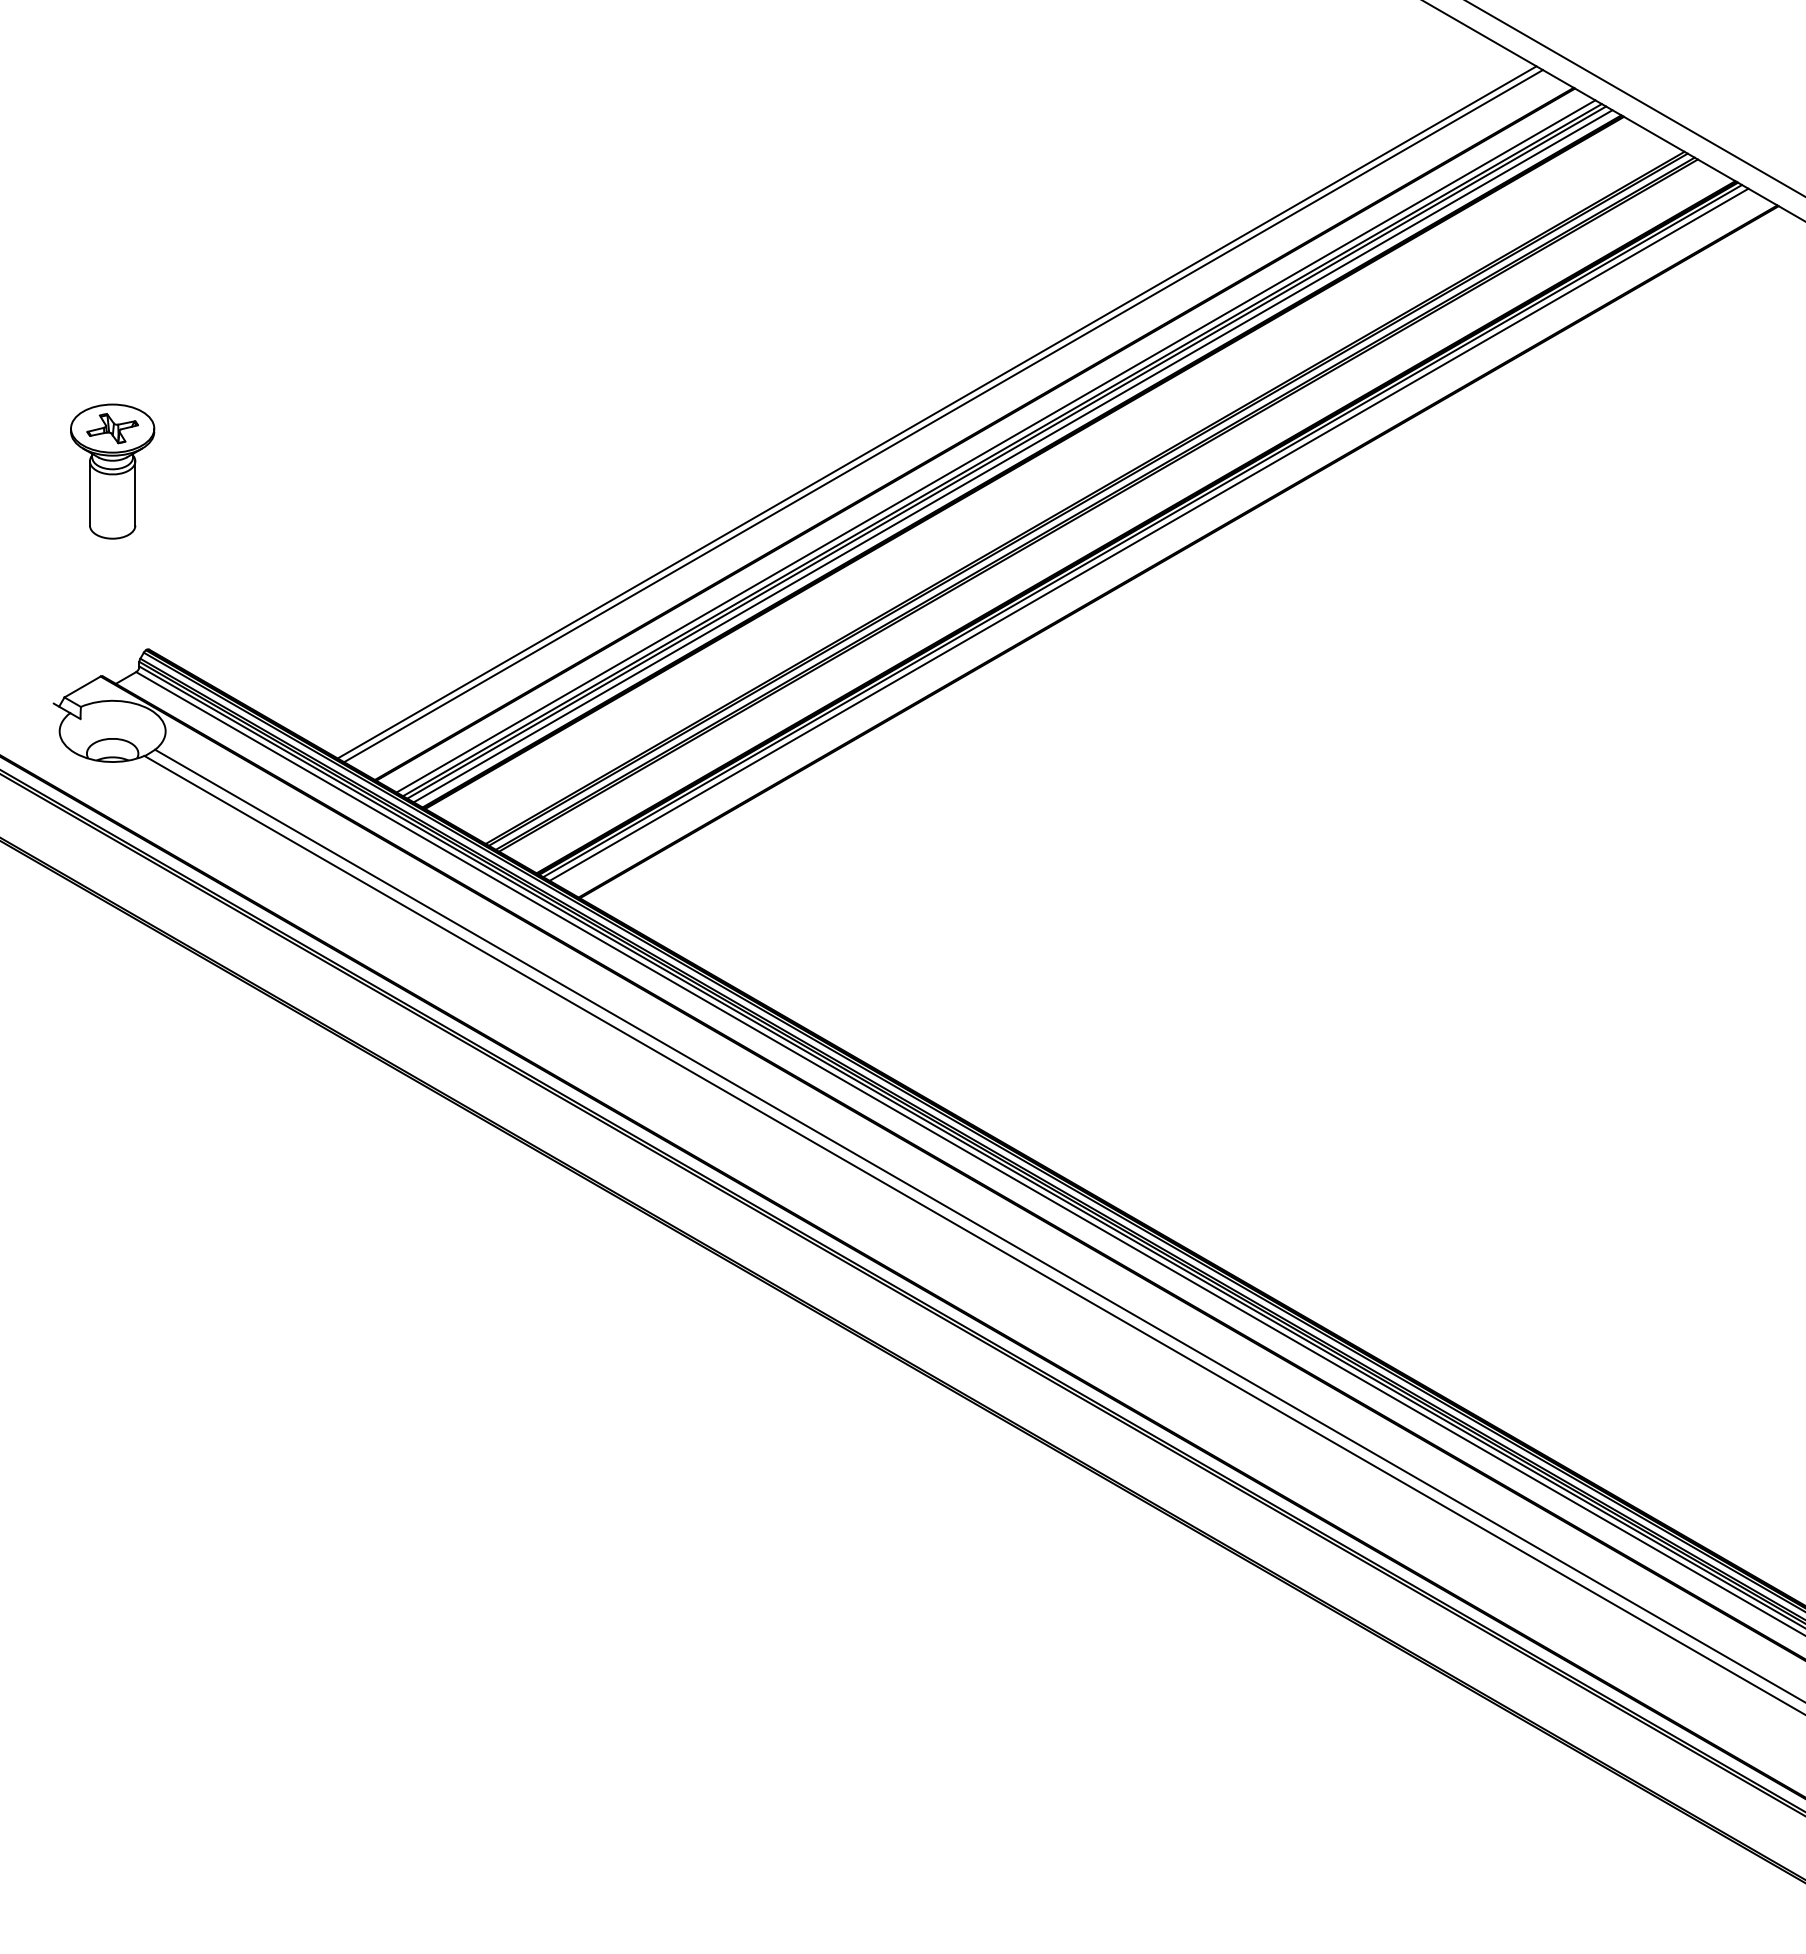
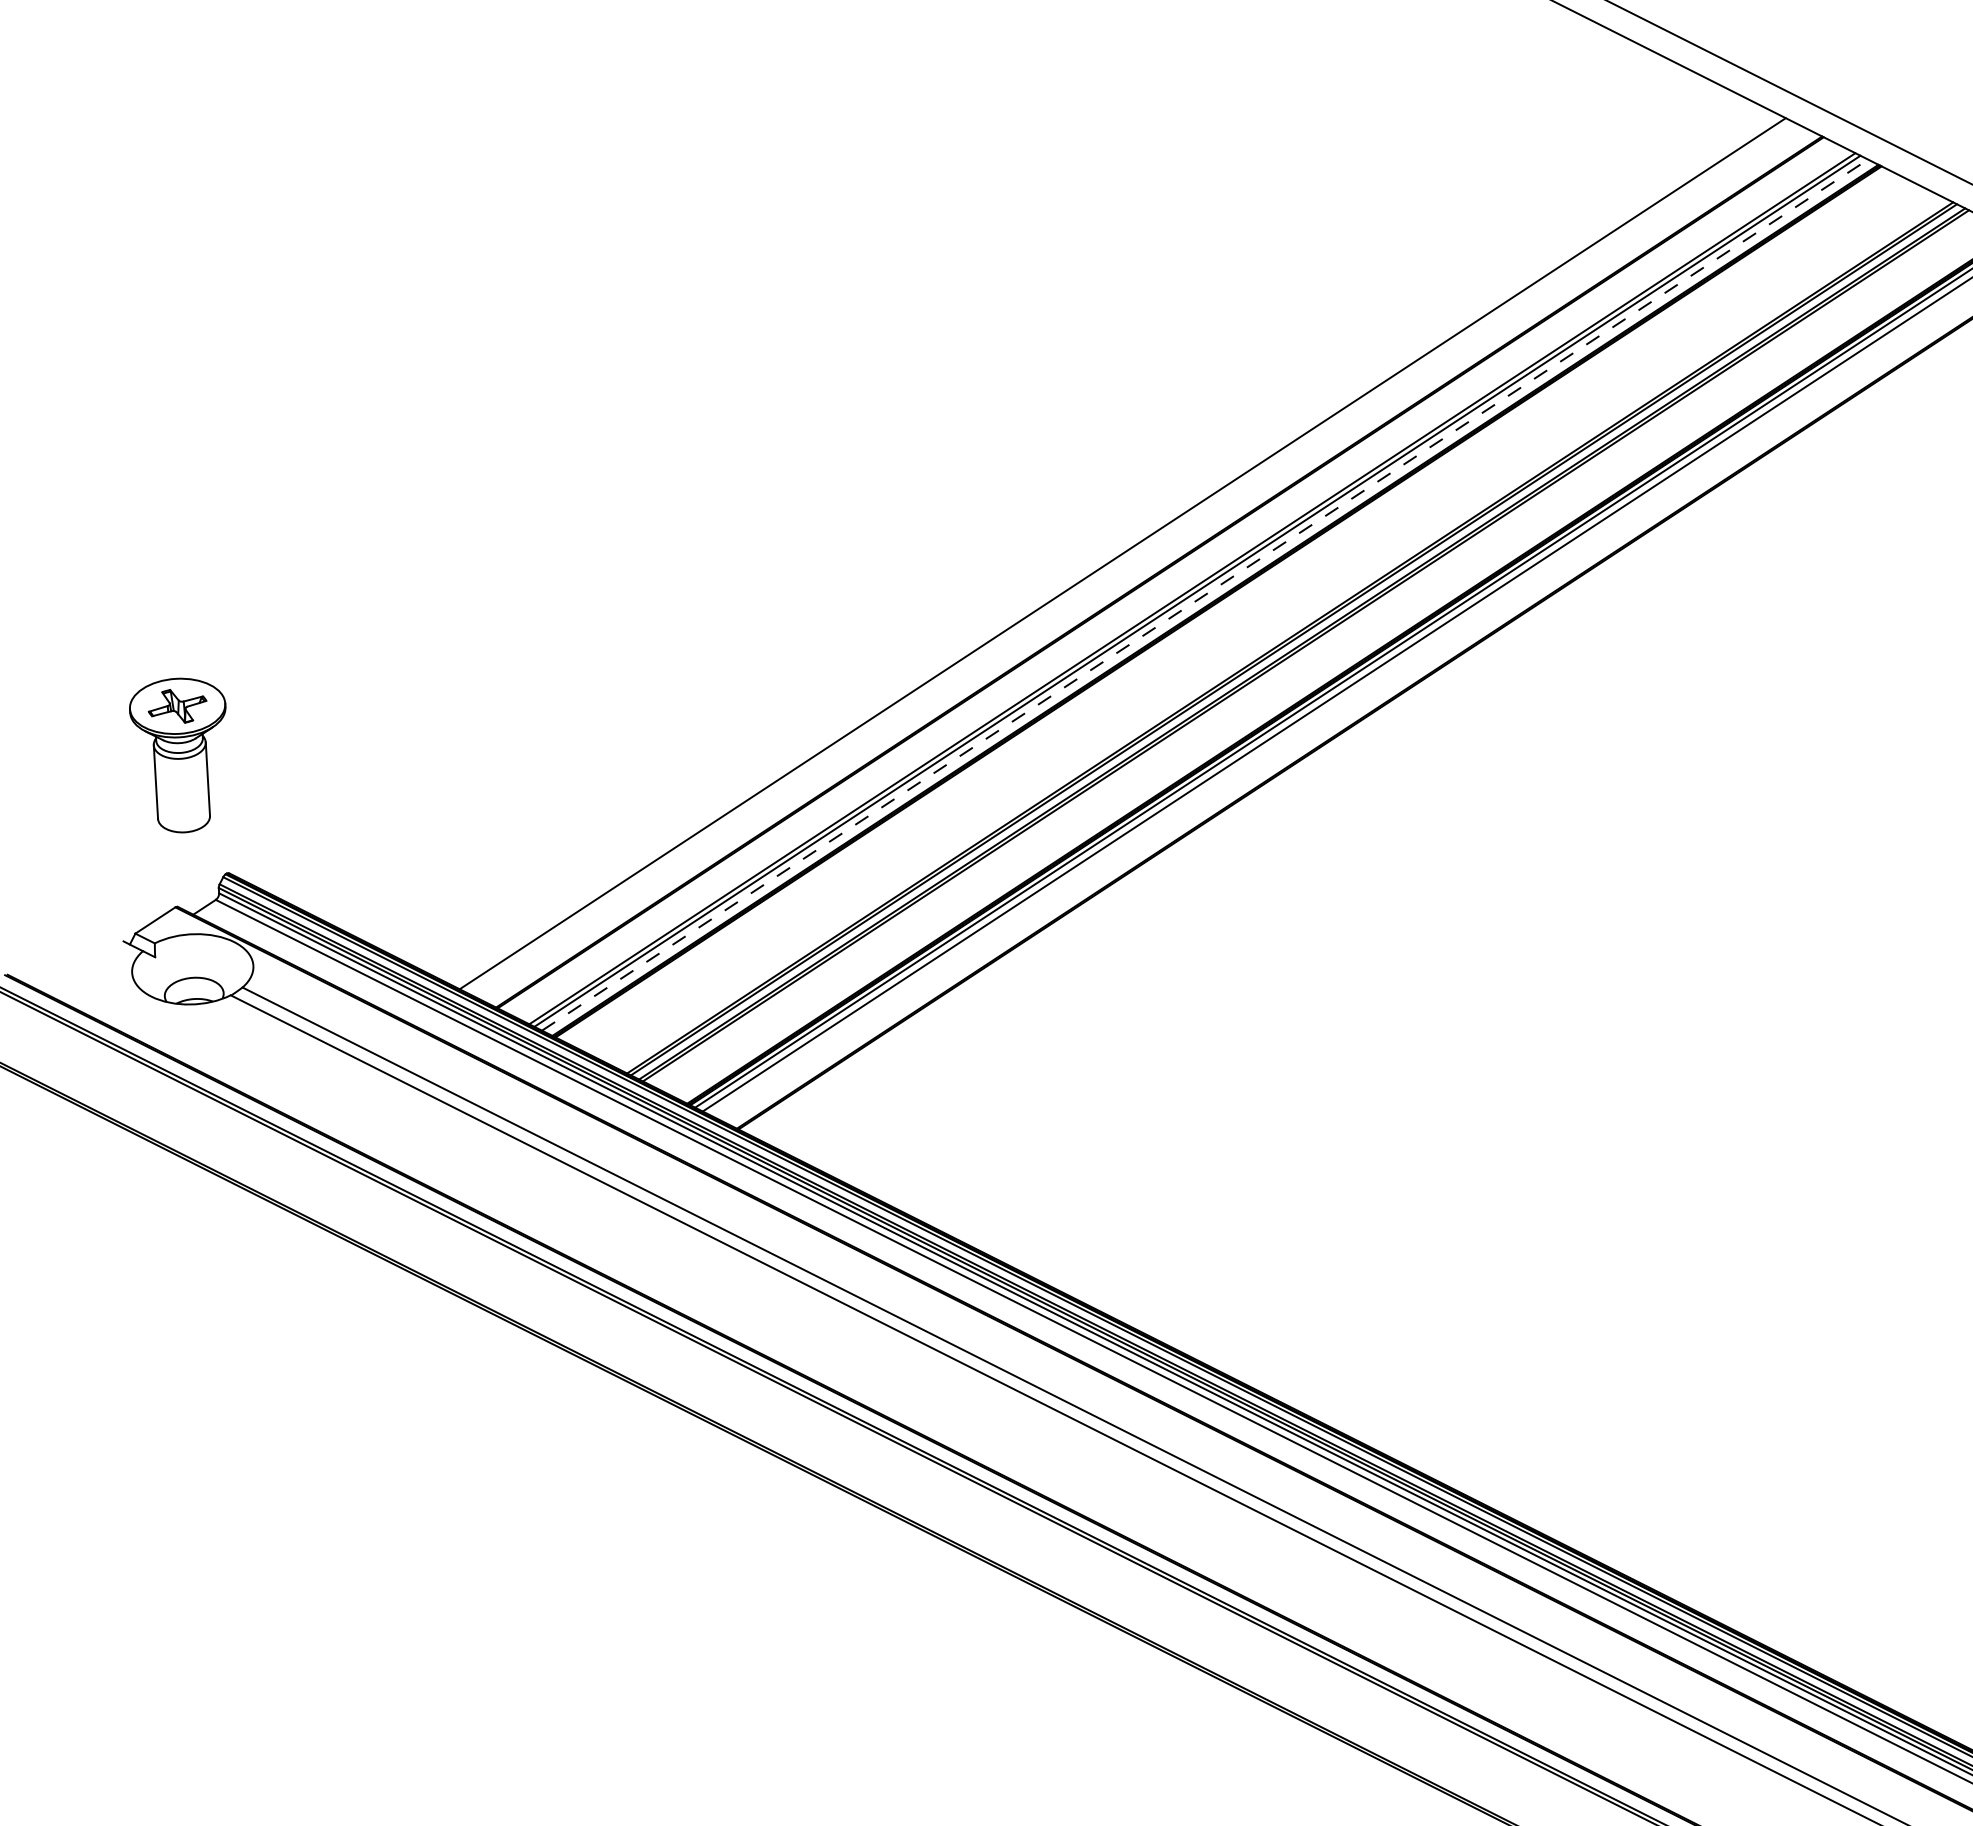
line: (936, 412) -> (1114, 550), removed
line: (995, 446) -> (1184, 585), removed
line: (1013, 456) -> (1205, 595), solid -> dashed
part: (112, 471) -> (180, 755), moved

